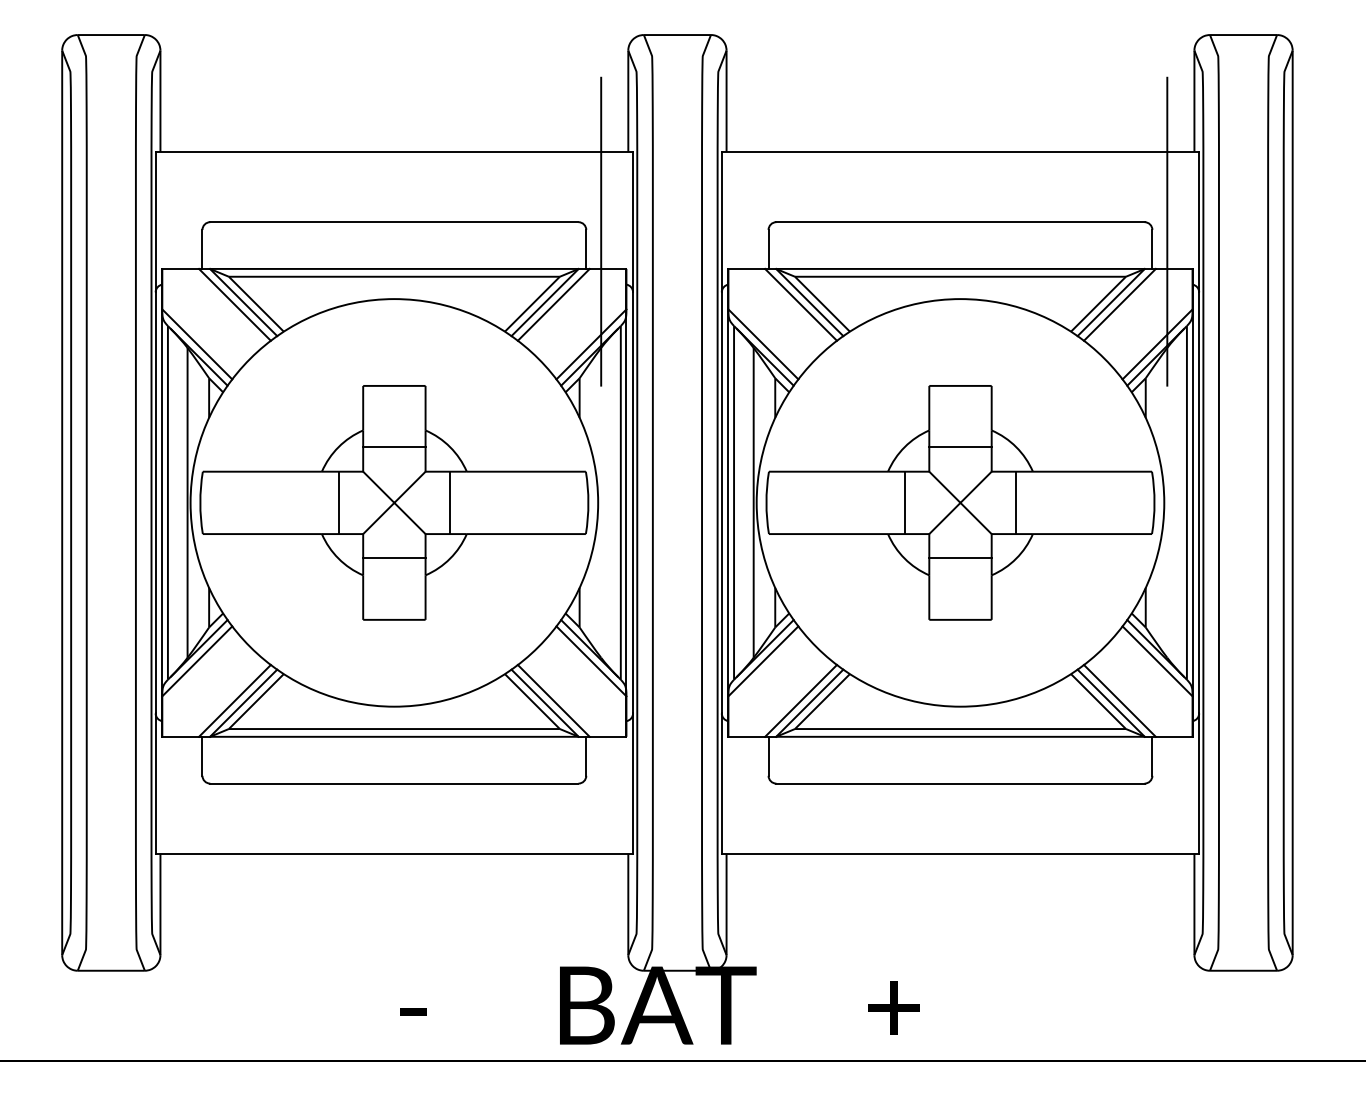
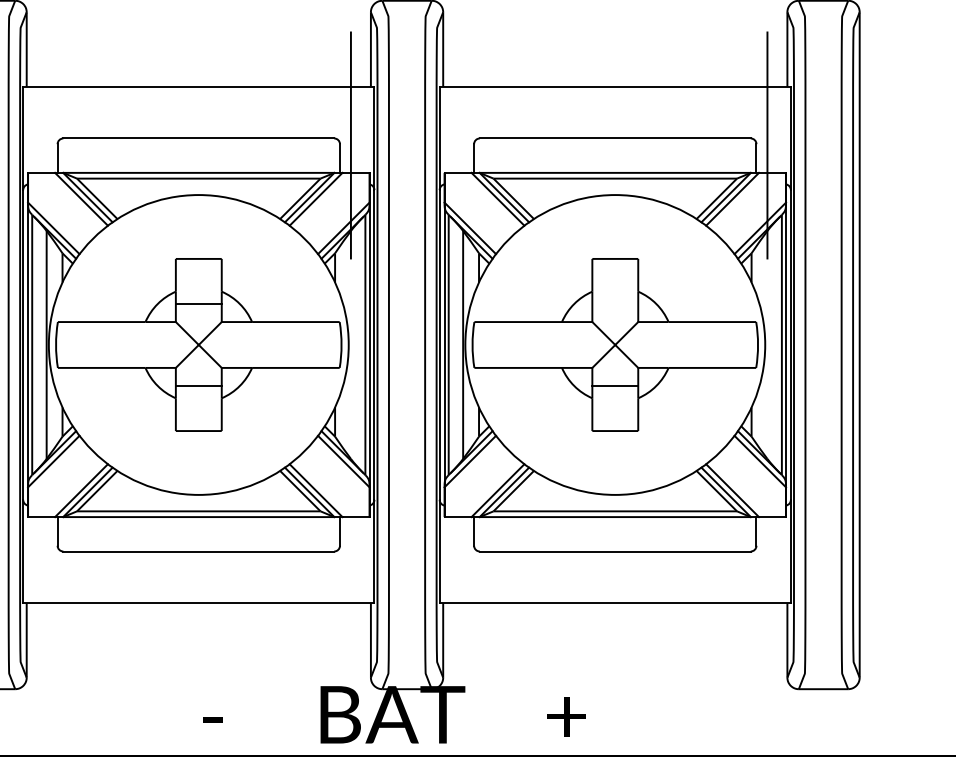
line: (960, 447) -> (615, 304), removed
line: (338, 502) -> (157, 344), removed
line: (449, 502) -> (239, 344), removed
line: (904, 502) -> (574, 344), removed
line: (1016, 502) -> (656, 344), removed

